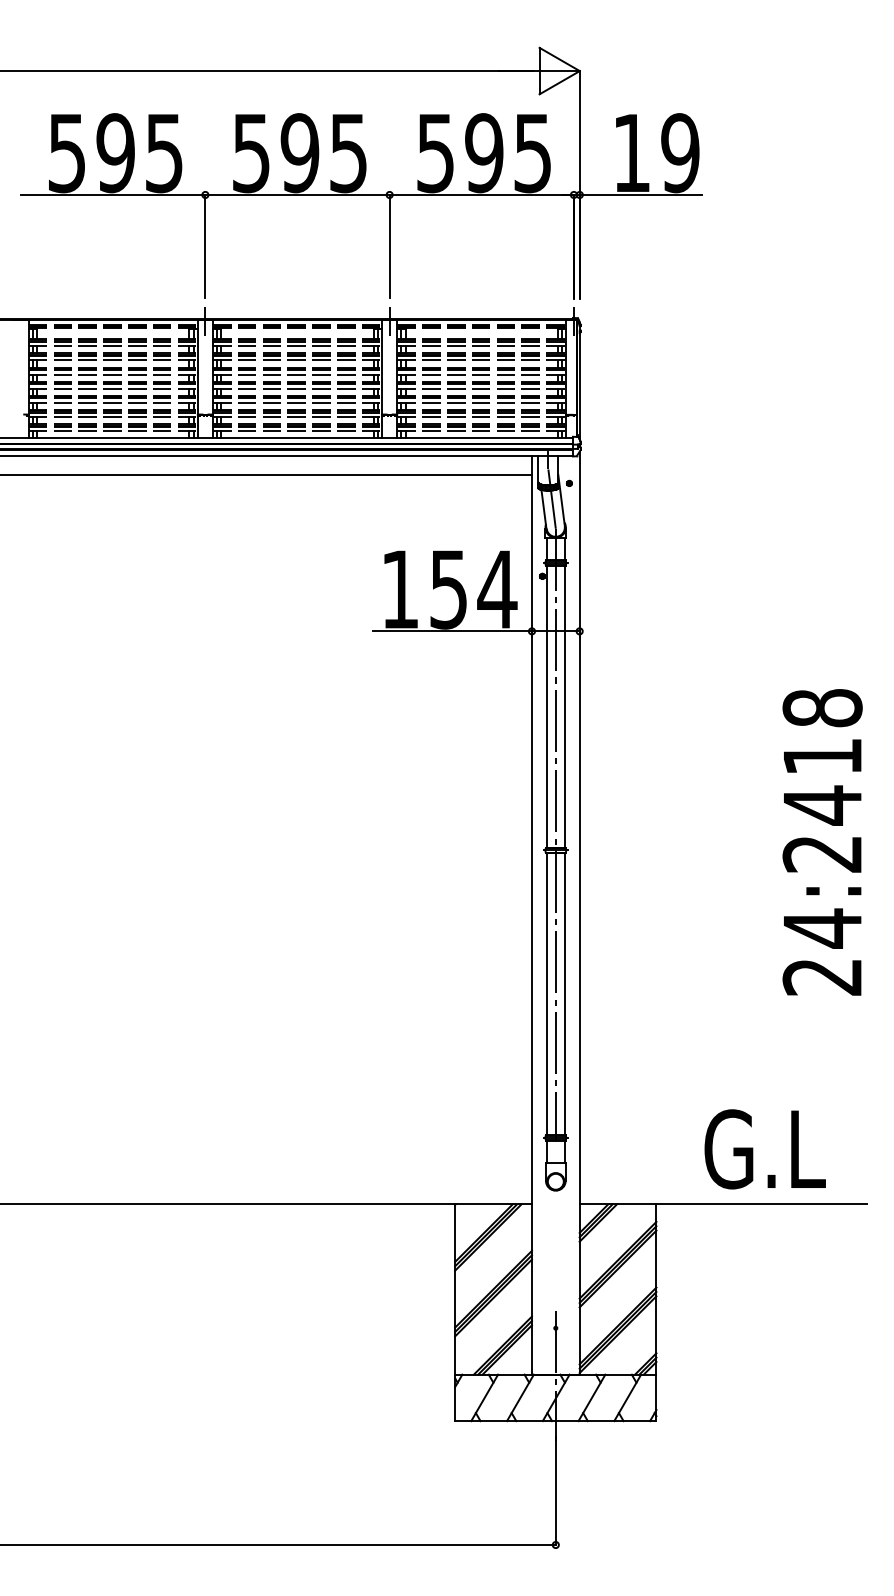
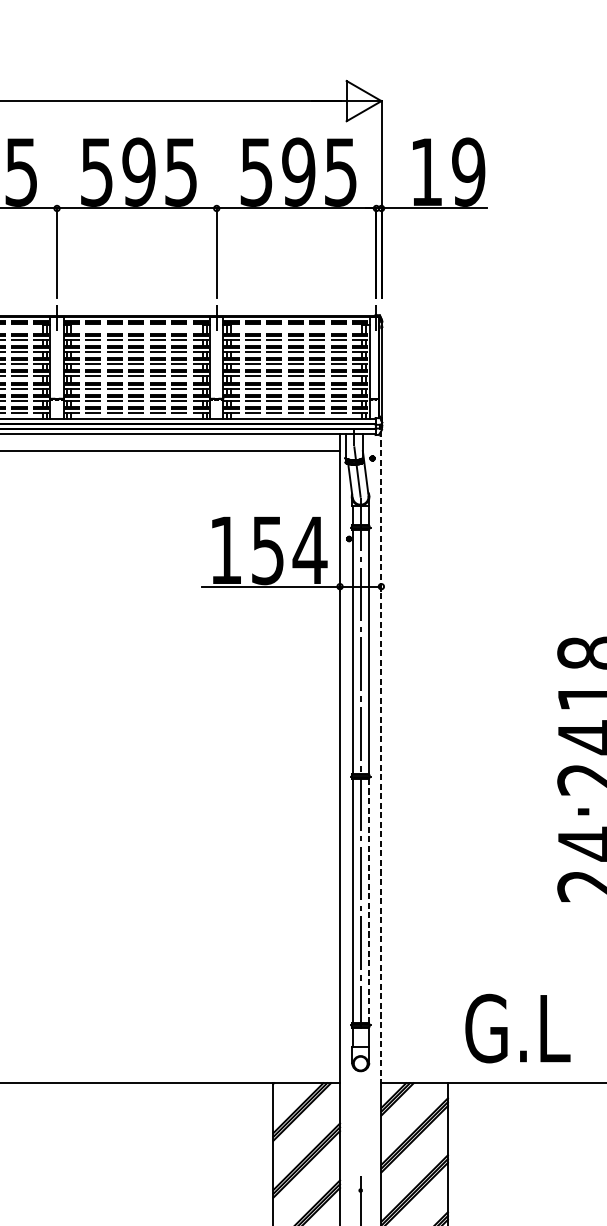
line: (579, 828) -> (381, 757), solid -> dashed
line: (565, 994) -> (369, 901), solid -> dashed
text: (764, 1149) -> (517, 1028), moved

